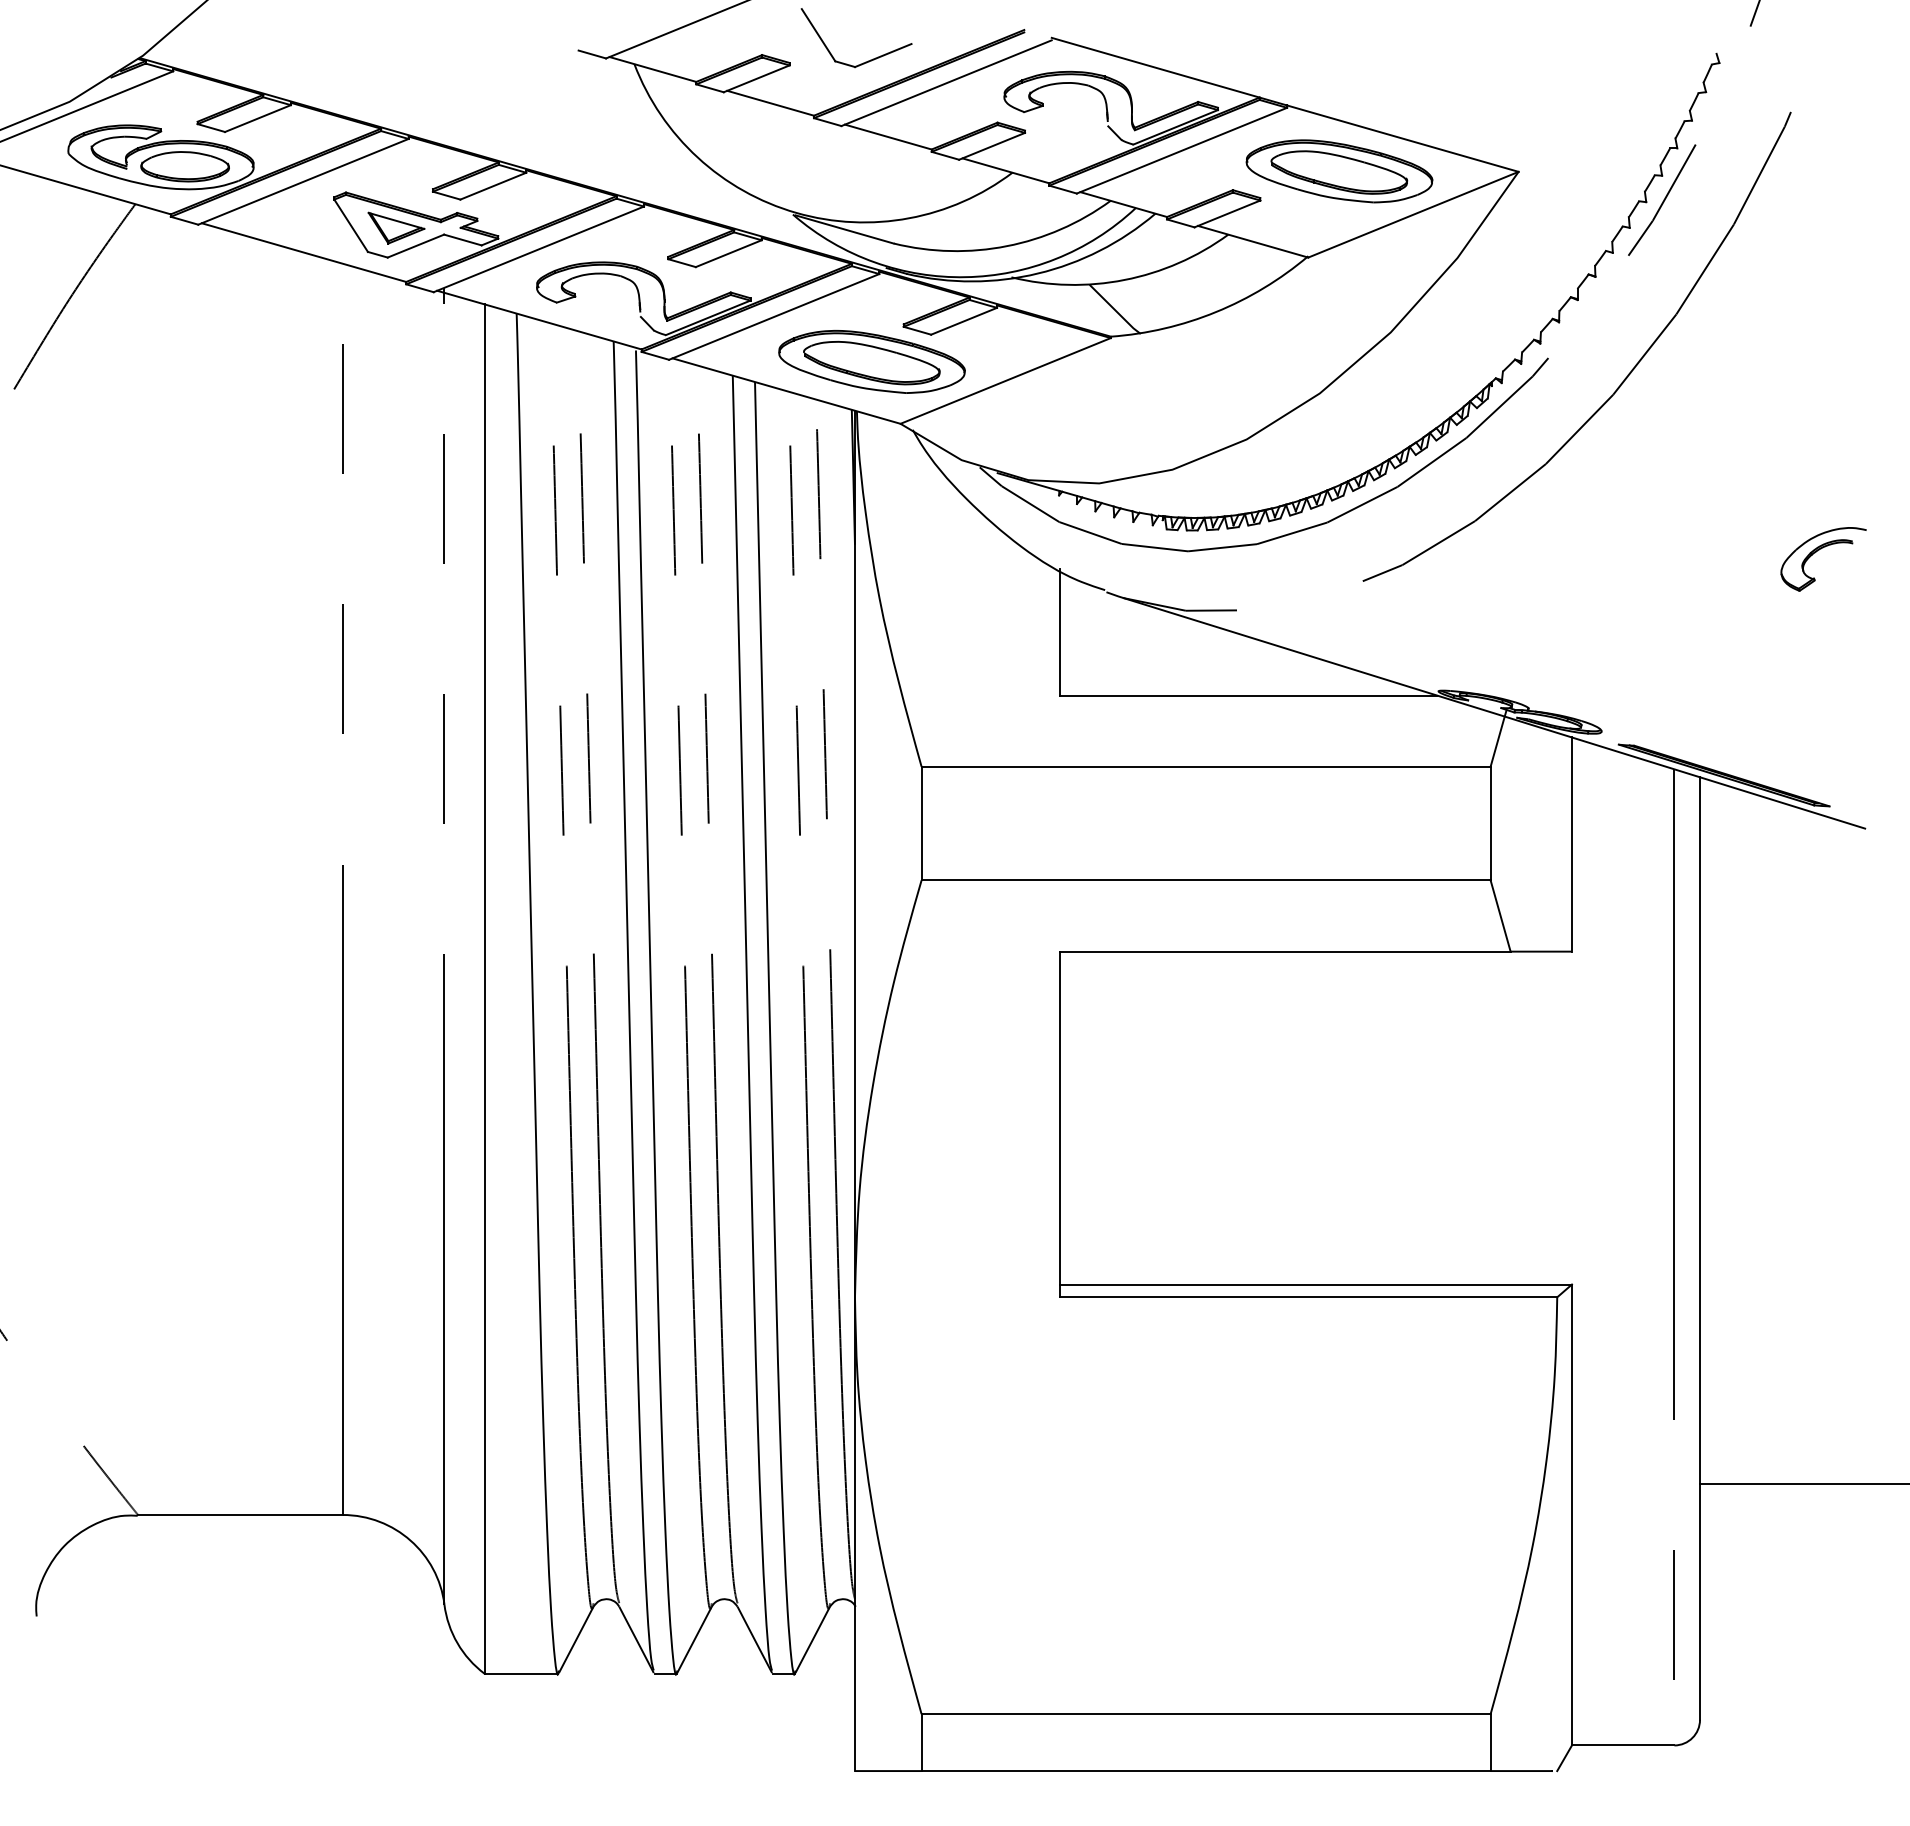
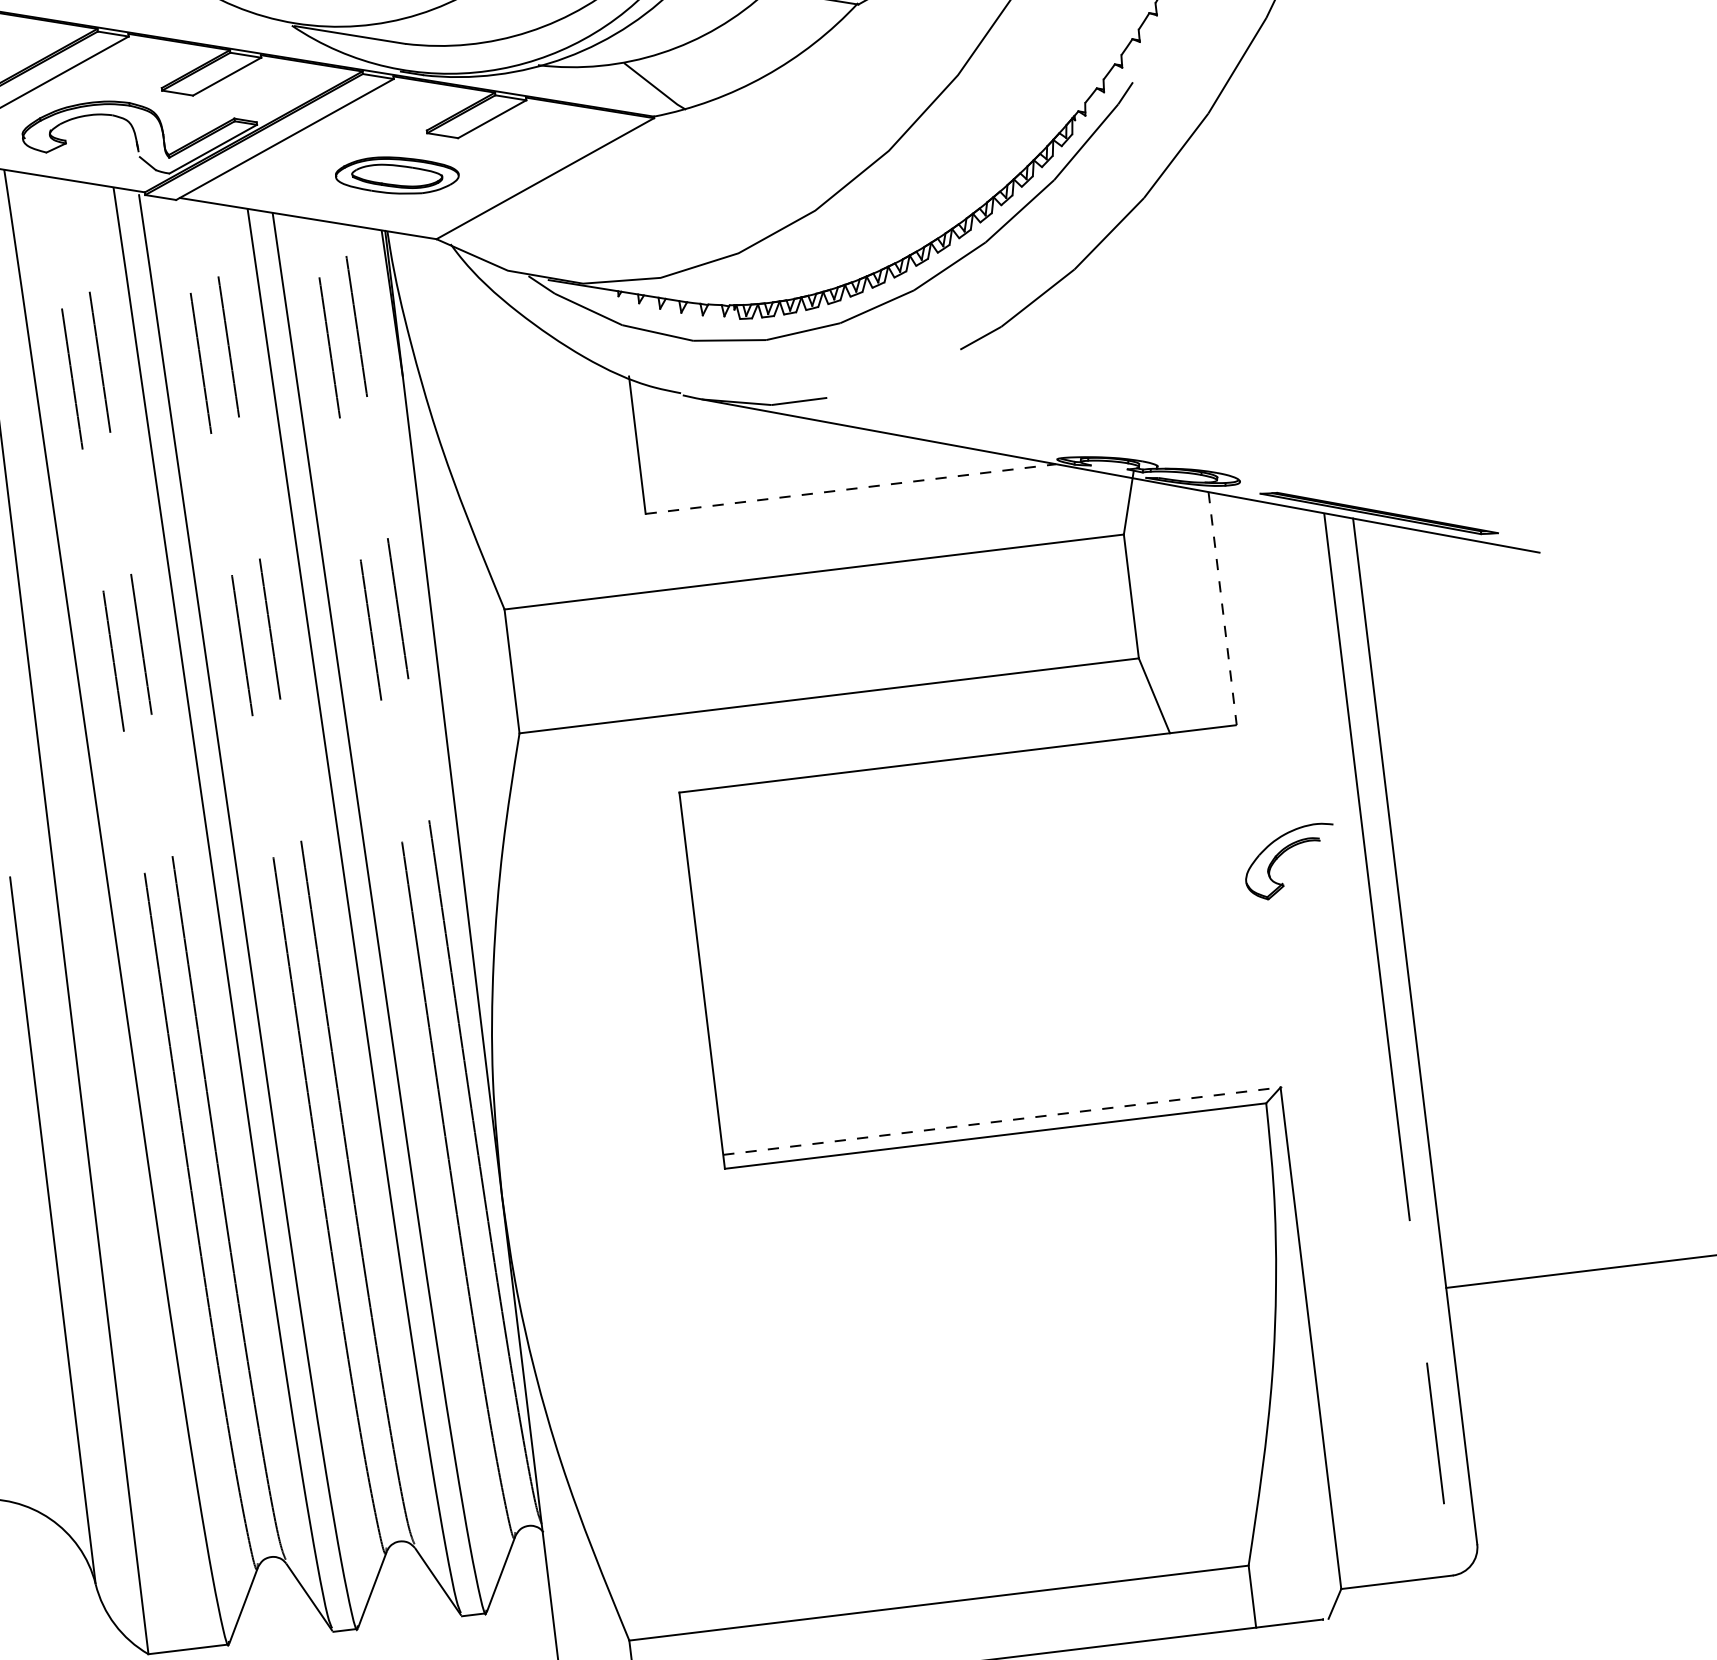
part: (871, 361) -> (396, 175), size x0.6
part: (1819, 550) -> (1284, 852), moved
line: (1248, 695) -> (850, 489), solid -> dashed
line: (1571, 845) -> (1222, 609), solid -> dashed
line: (1316, 1284) -> (1002, 1121), solid -> dashed

